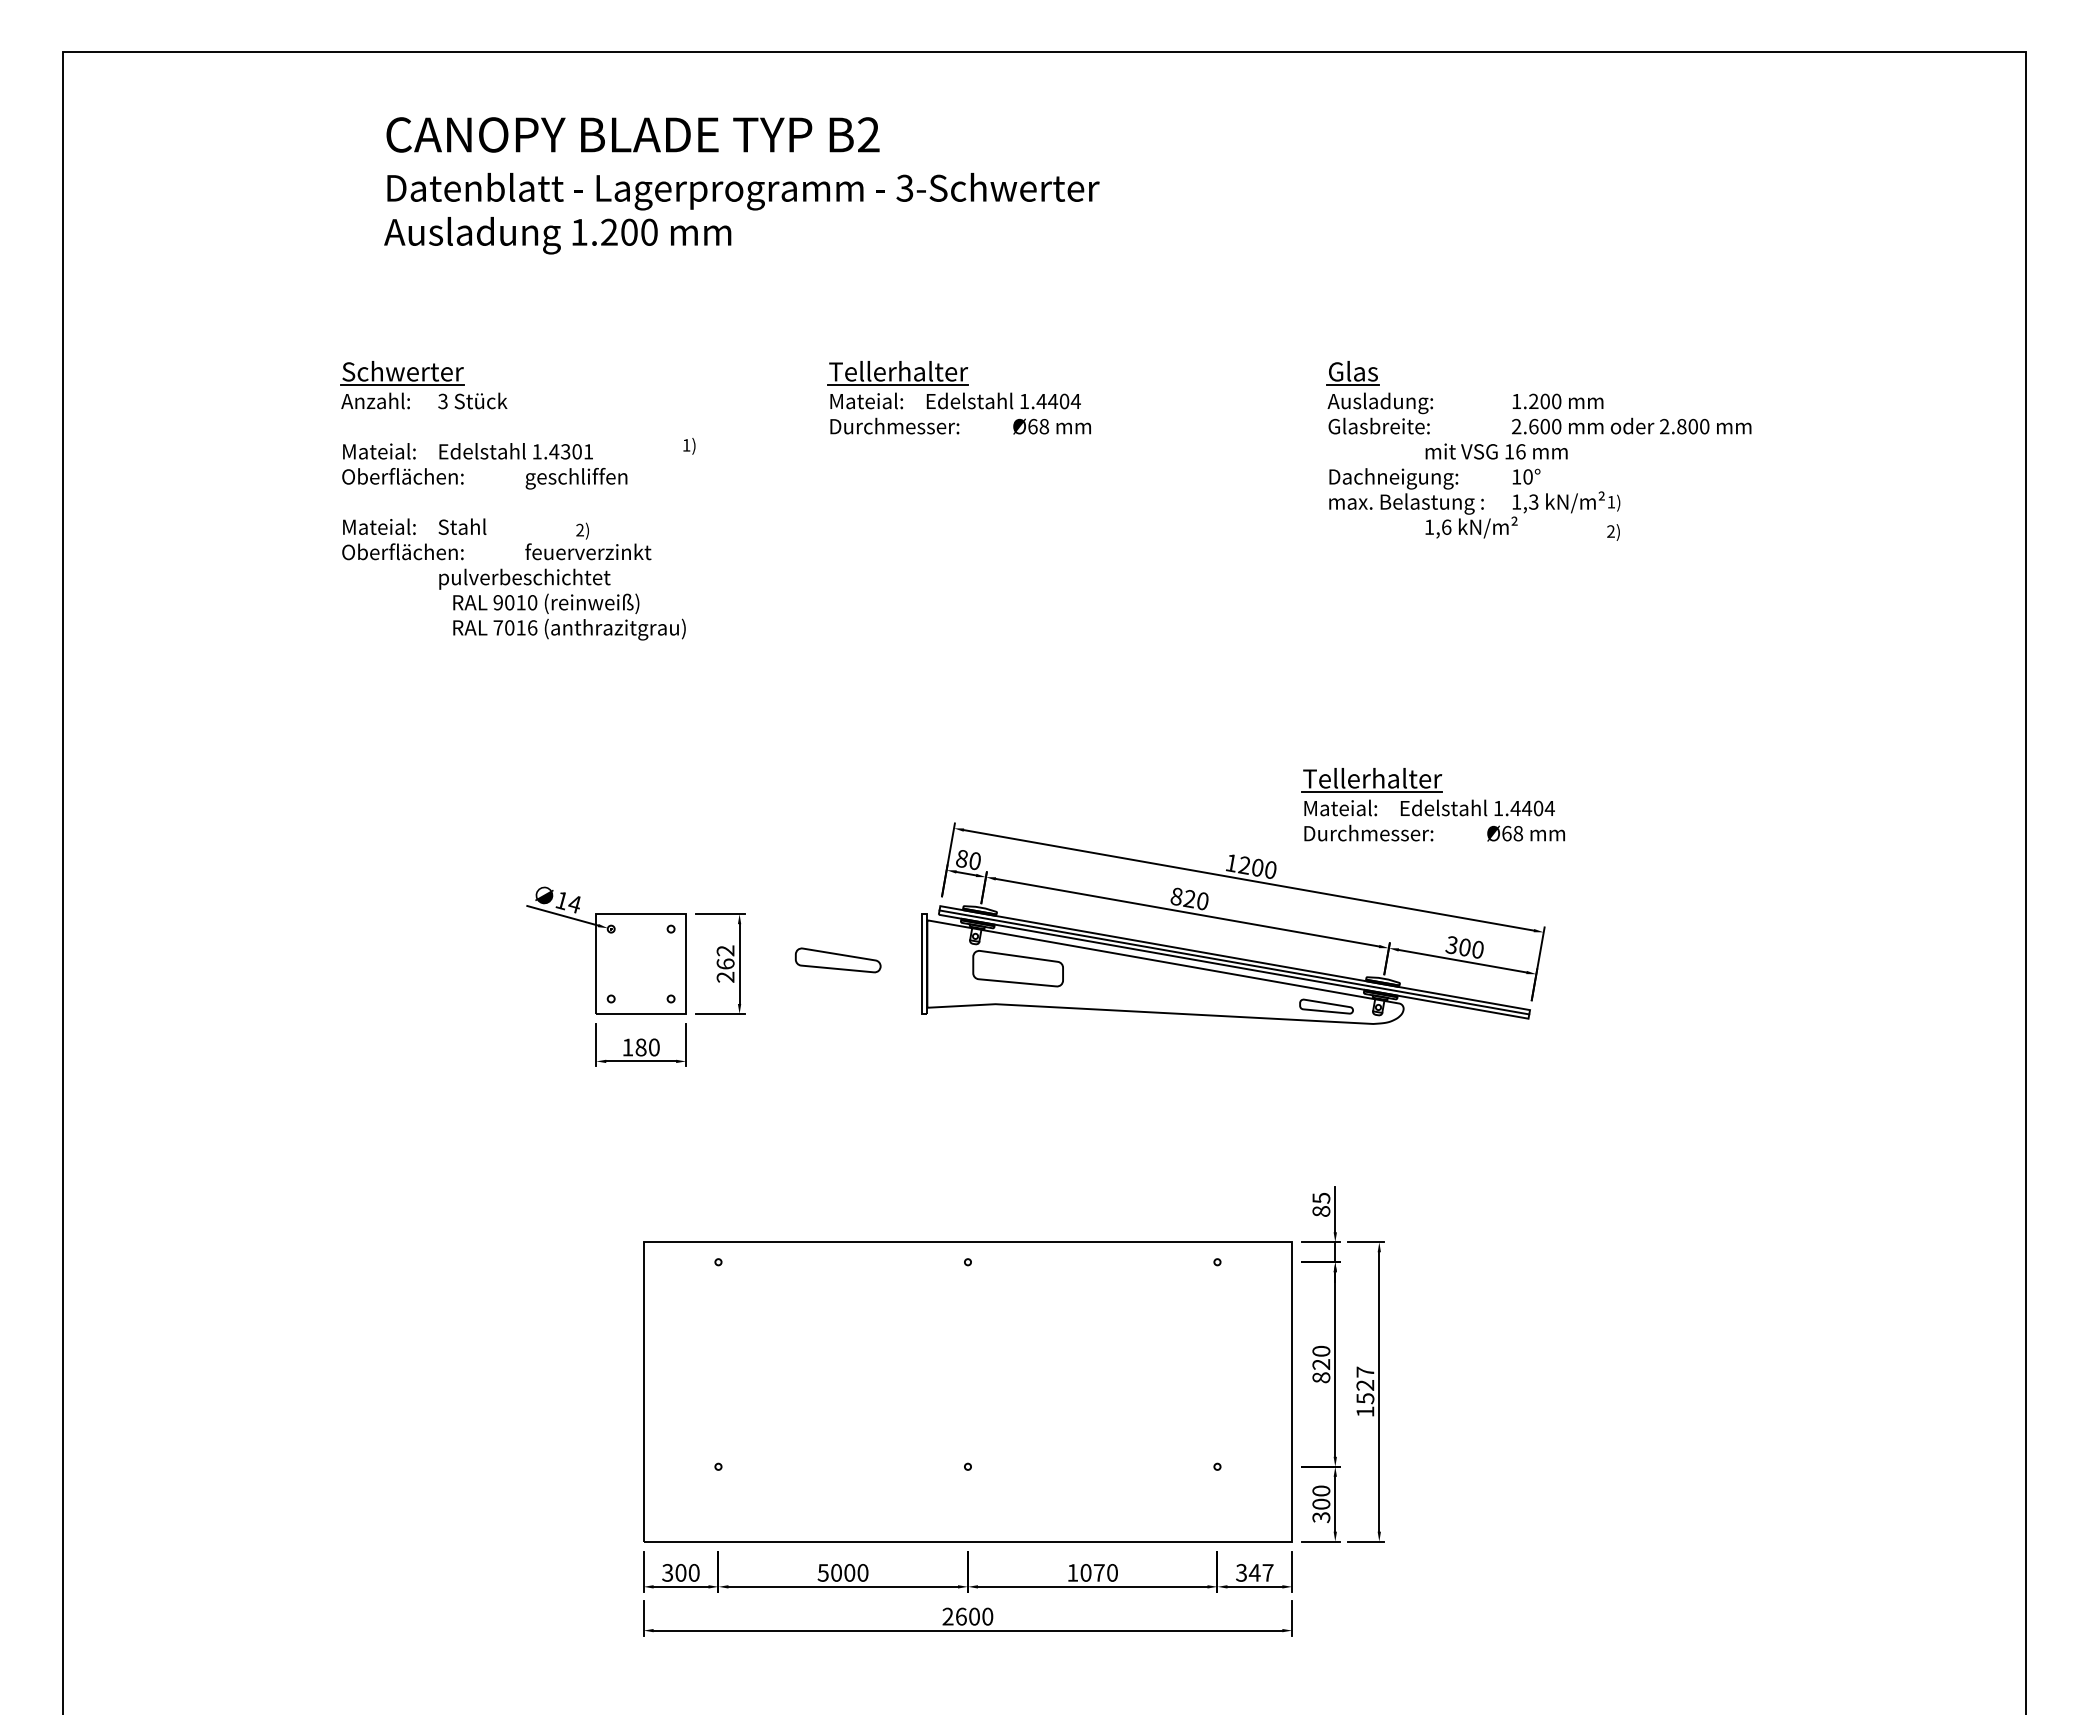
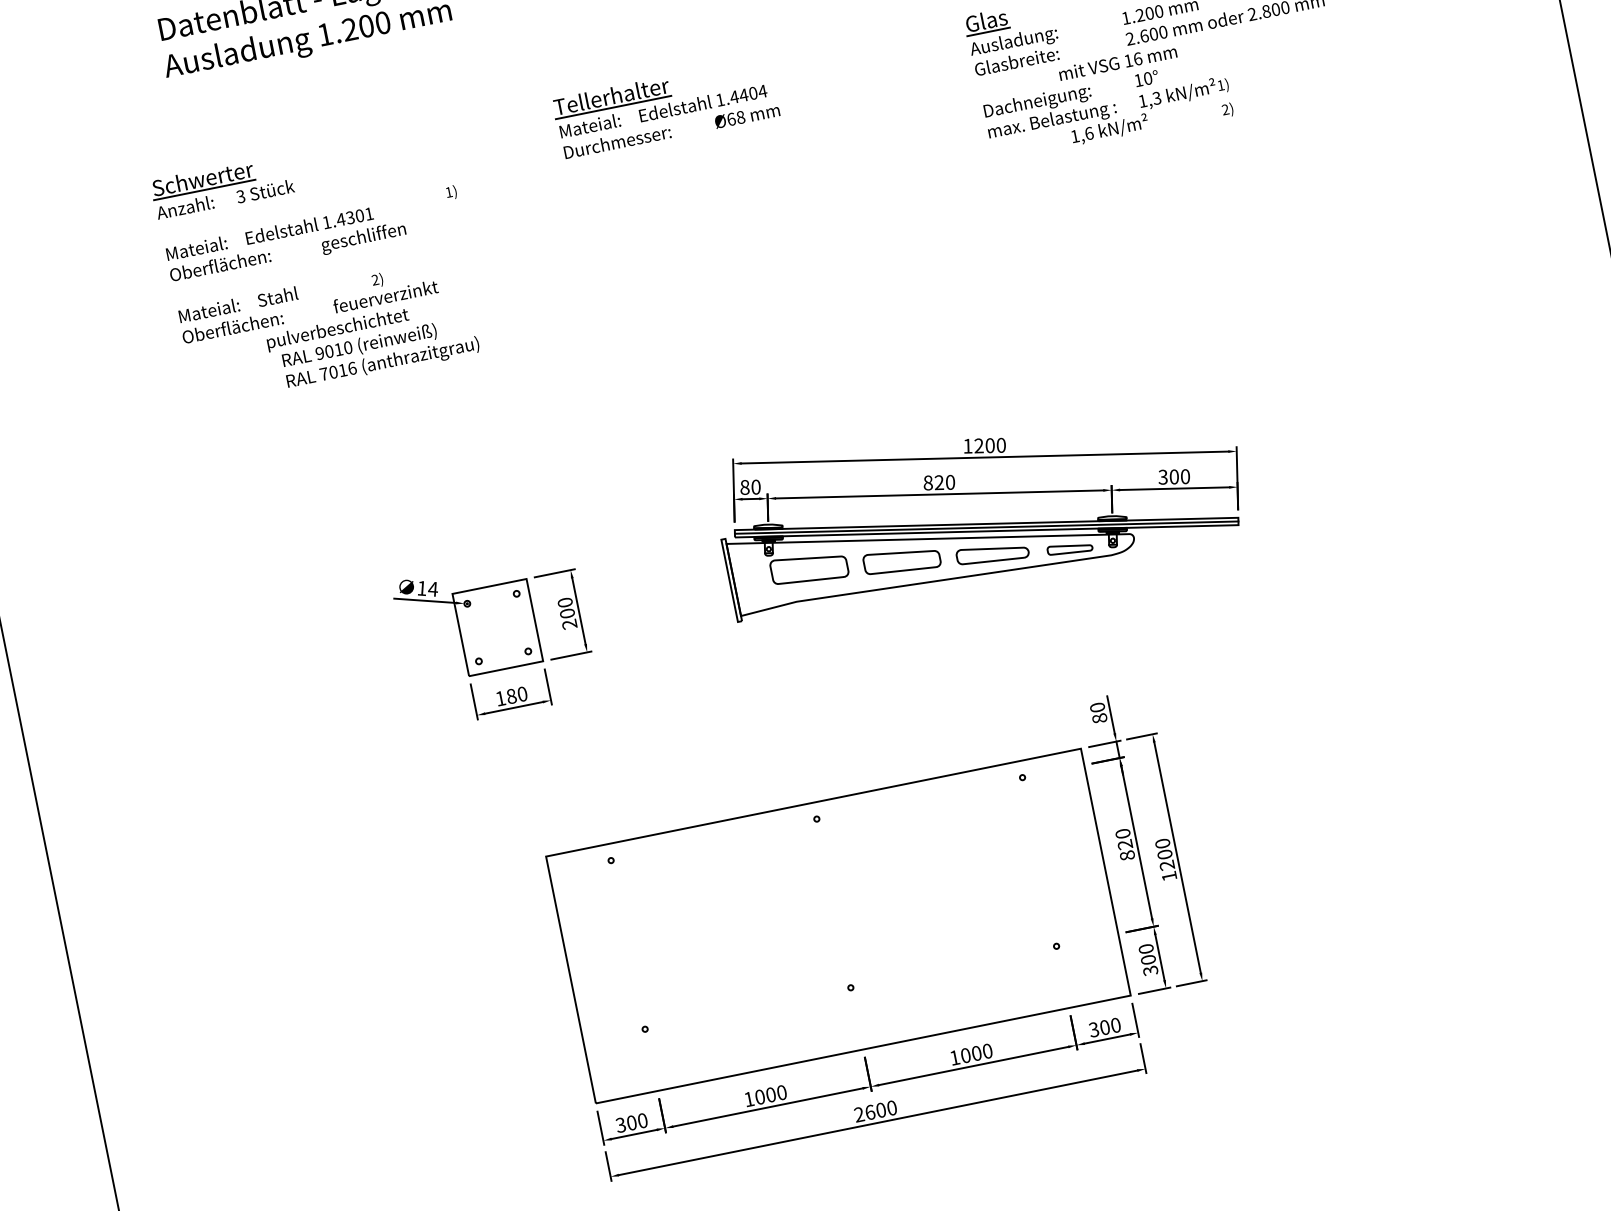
part: (1432, 804) -> (1123, 364), removed
text: (725, 957) -> (566, 608), 262 -> 200
part: (837, 960) -> (992, 554), moved
part: (1127, 981) -> (901, 561), added
text: (1321, 1197) -> (1097, 706), 85 -> 80
text: (1365, 1385) -> (1165, 854), 1527 -> 1200
text: (822, 1572) -> (748, 1099), 5000 -> 1000
text: (1099, 1572) -> (976, 1053), 1070 -> 1000
text: (1260, 1572) -> (1109, 1026), 347 -> 300

